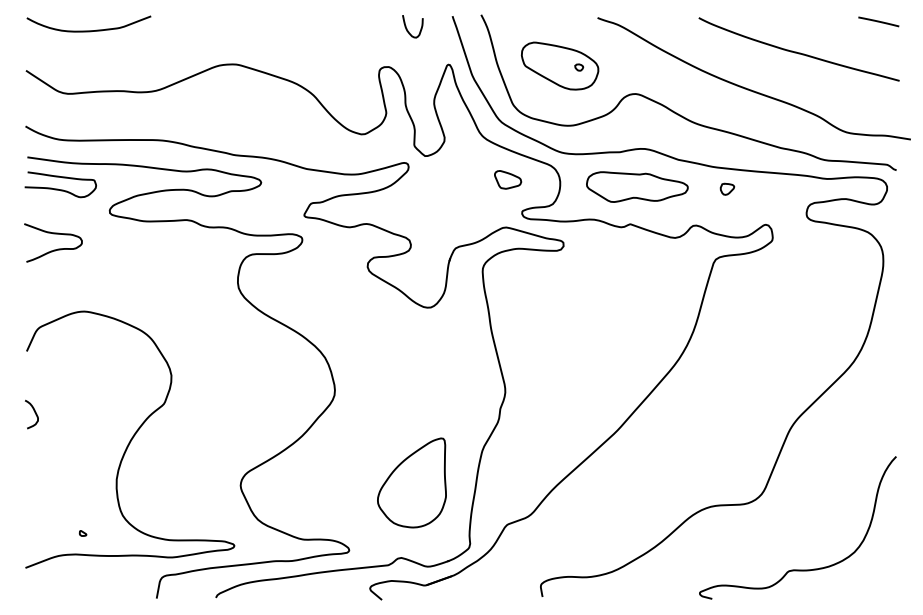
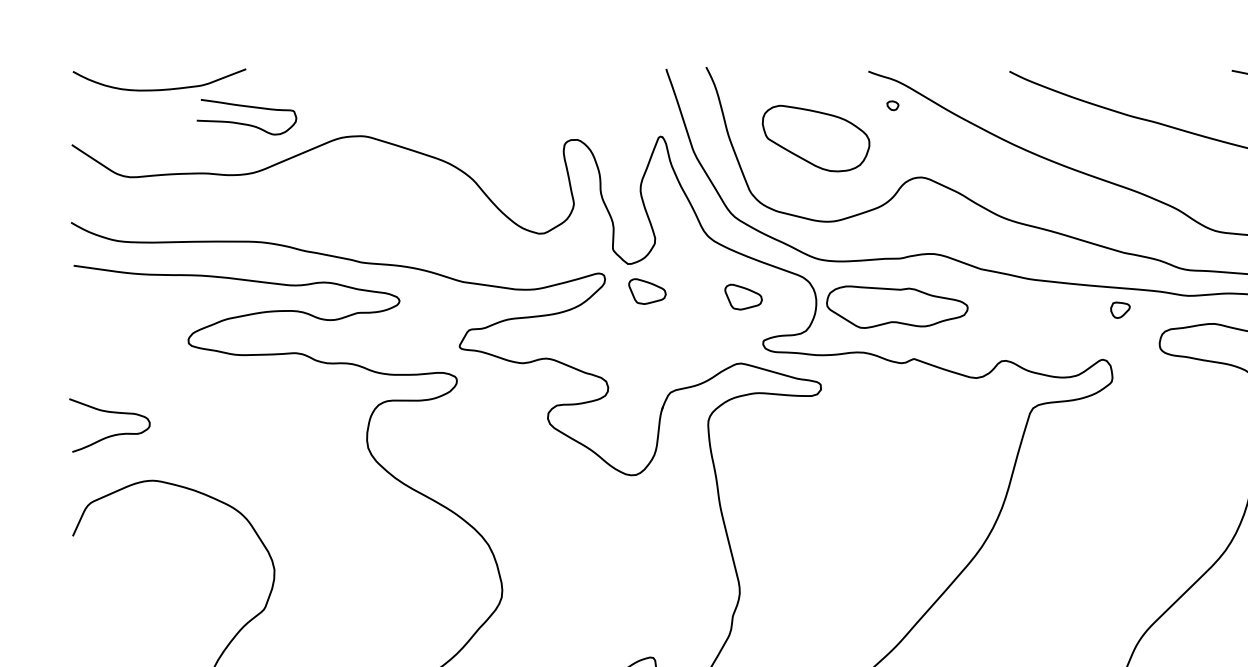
curve: (407, 28) -> (603, 86), removed
part: (579, 67) -> (893, 105), moved
part: (439, 175) -> (648, 291), added
part: (637, 186) -> (897, 306), moved
curve: (58, 188) -> (243, 122), moved
part: (727, 188) -> (1120, 309), moved
curve: (53, 249) -> (110, 434), moved
curve: (34, 412) -> (83, 621), removed

